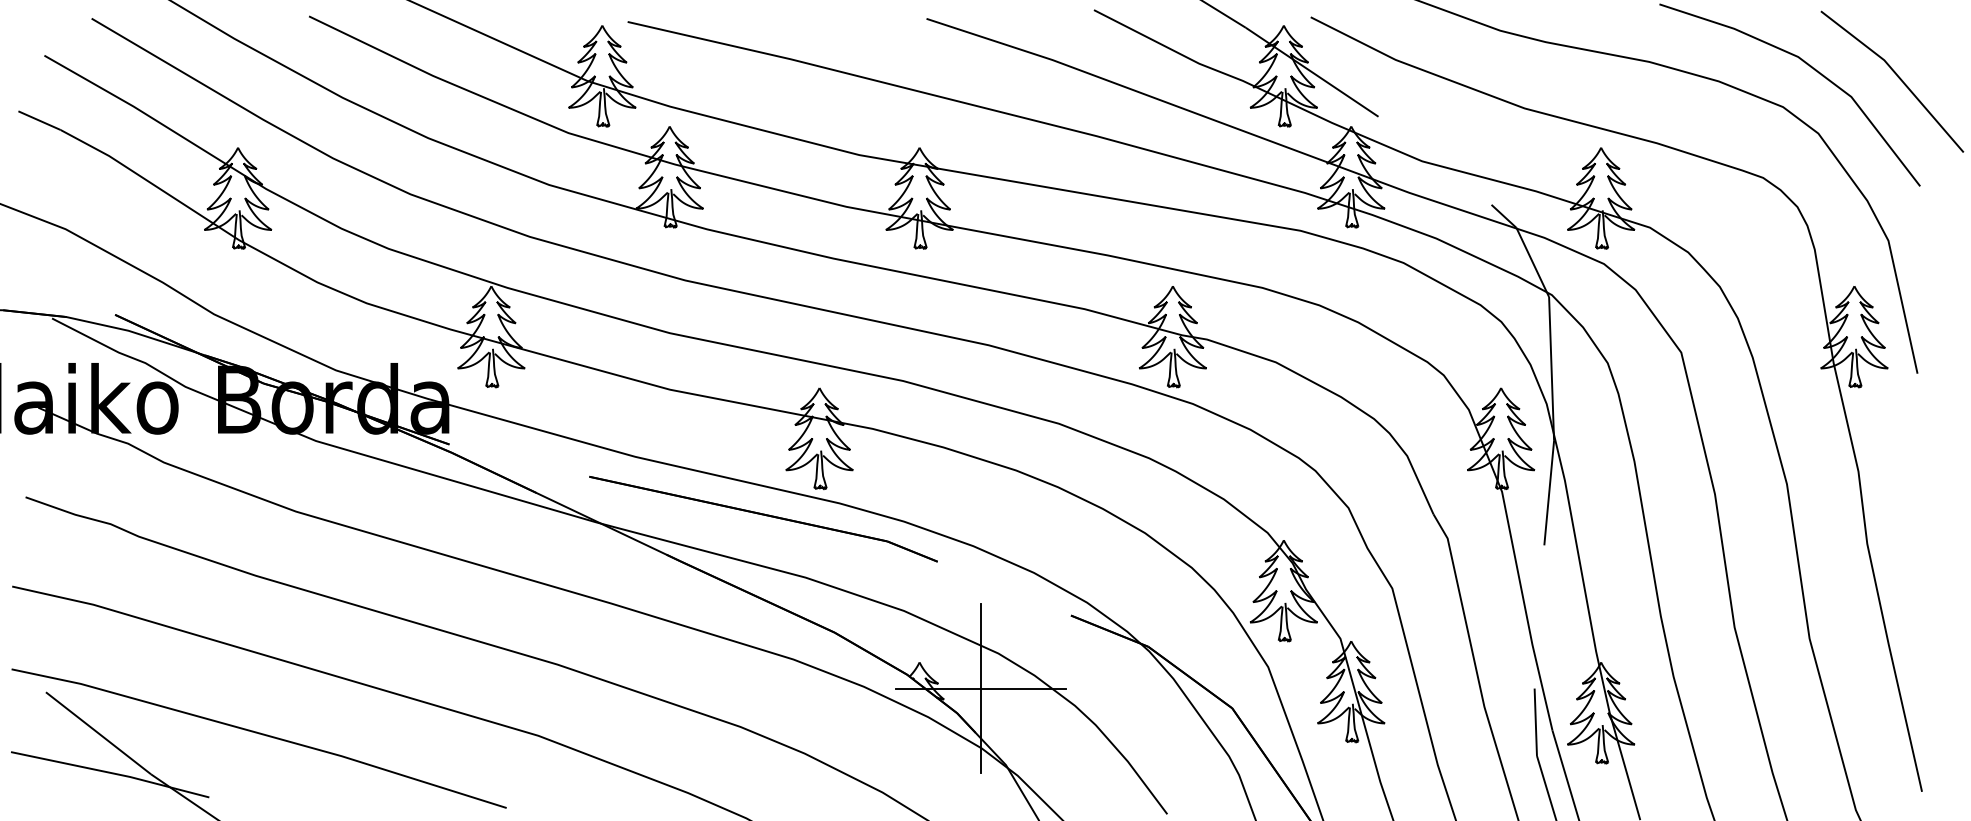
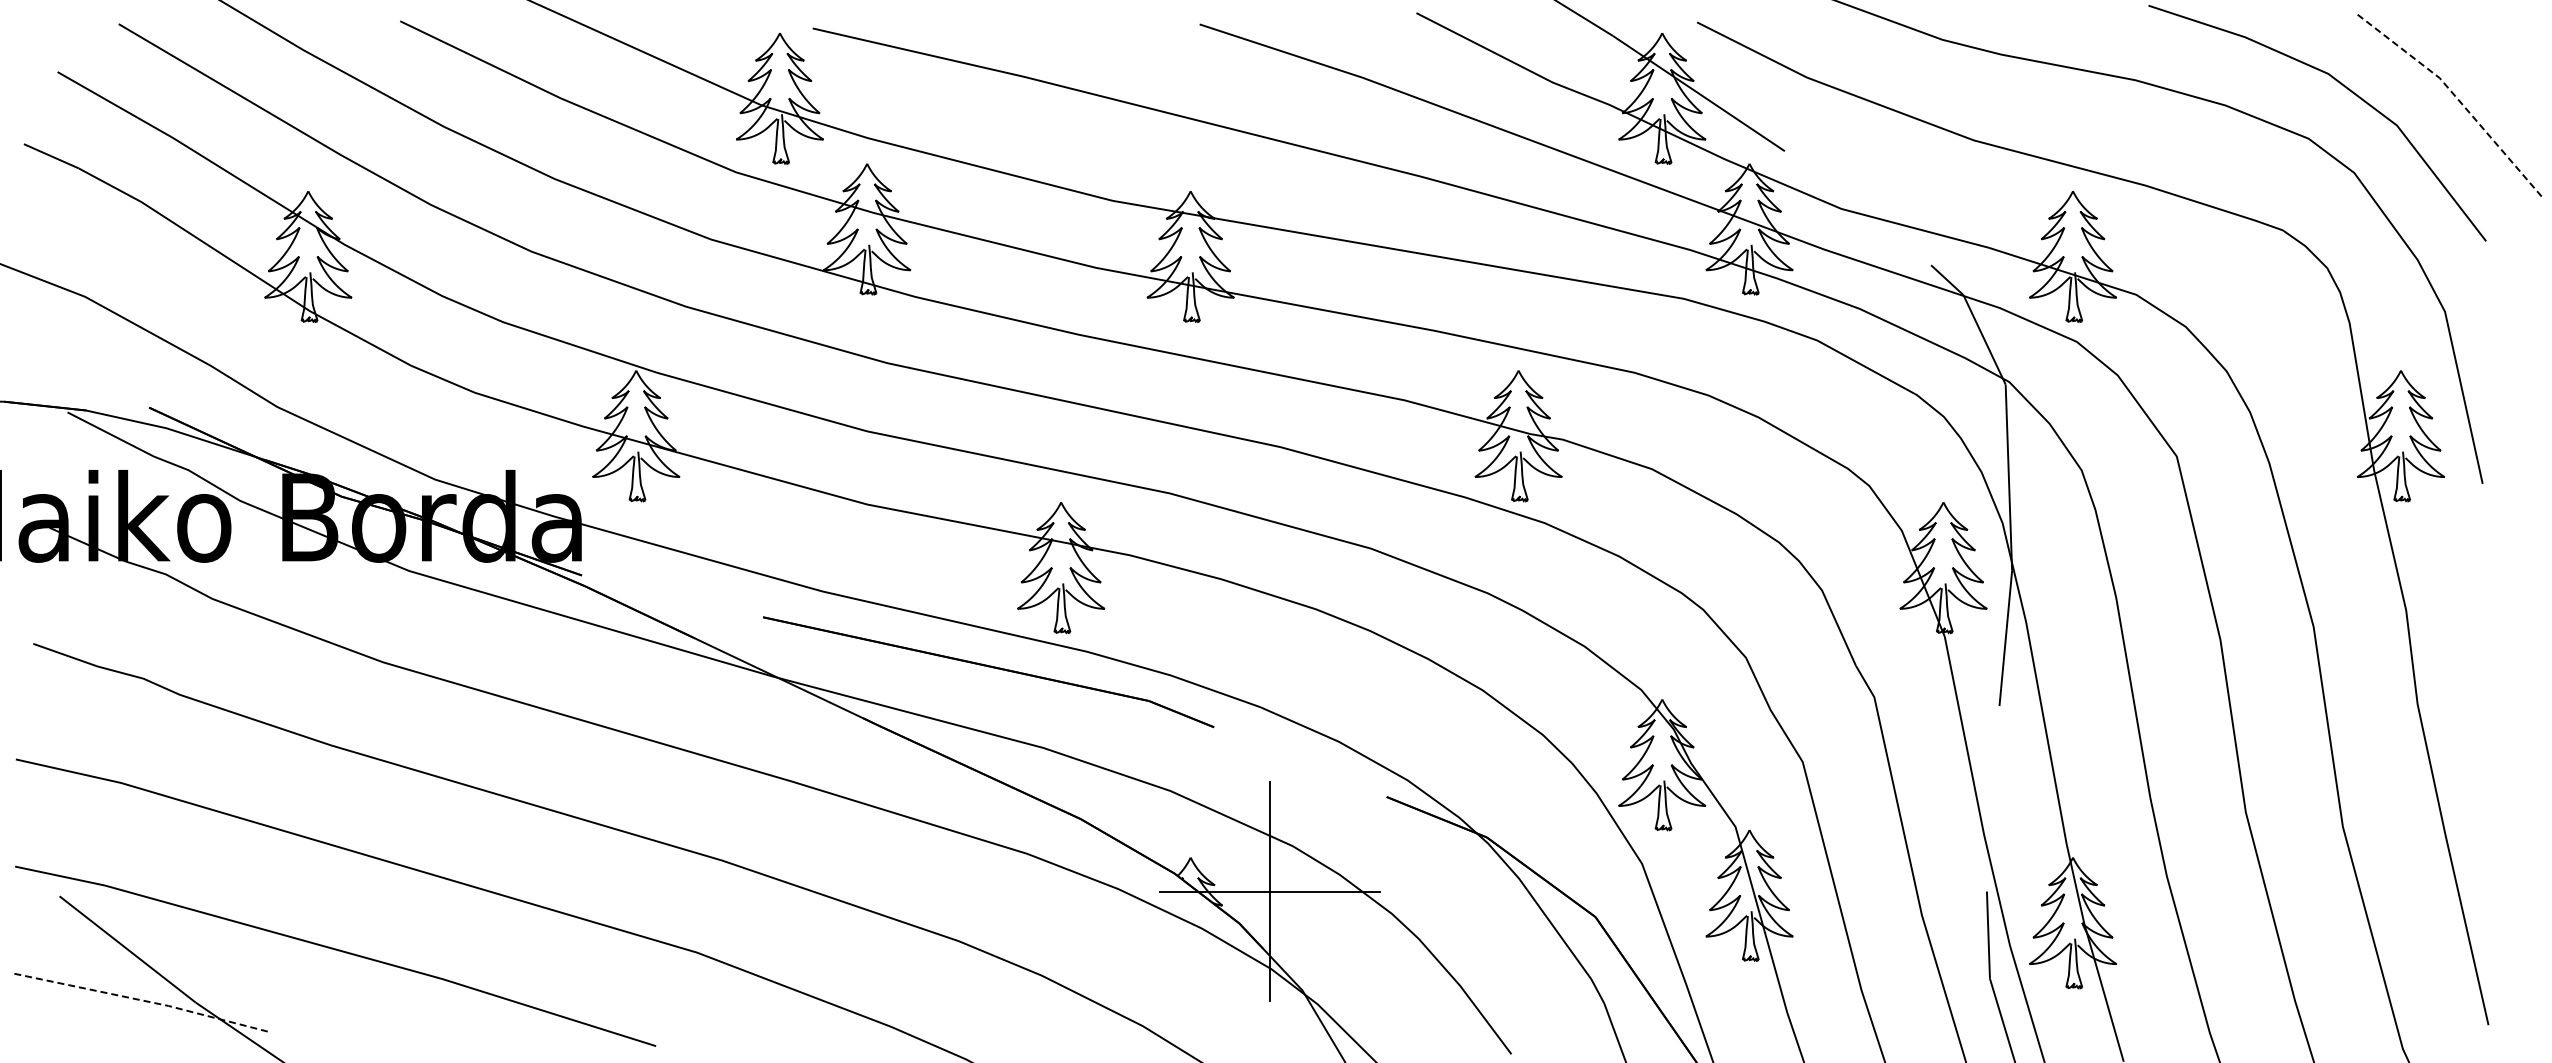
line: (1898, 76) -> (2457, 98), solid -> dashed
line: (111, 772) -> (144, 1000), solid -> dashed

